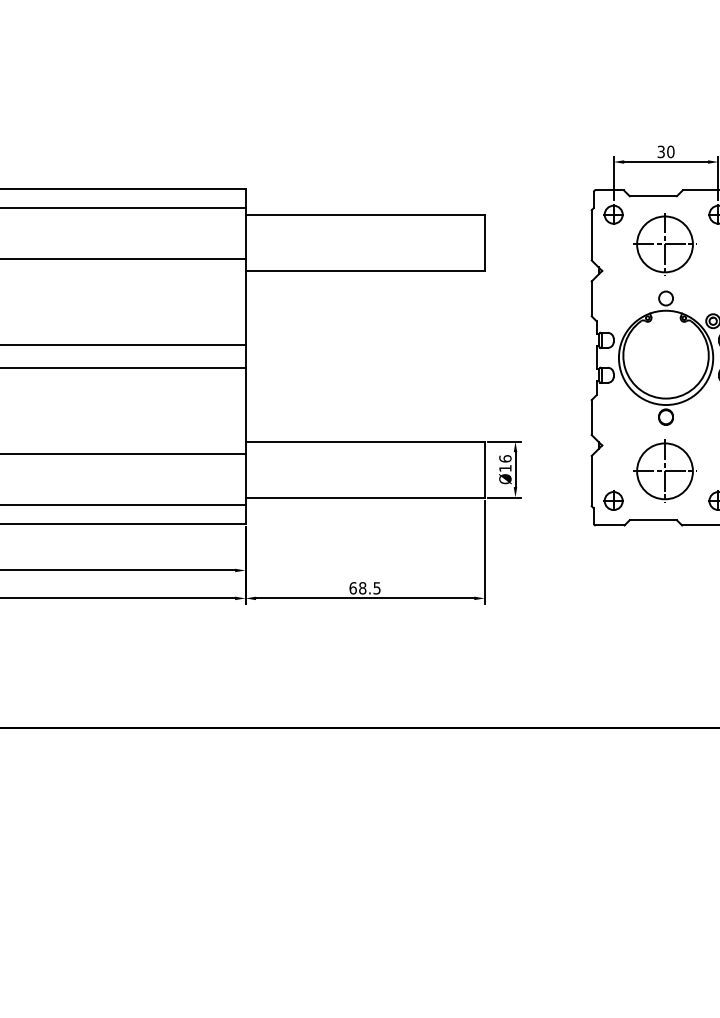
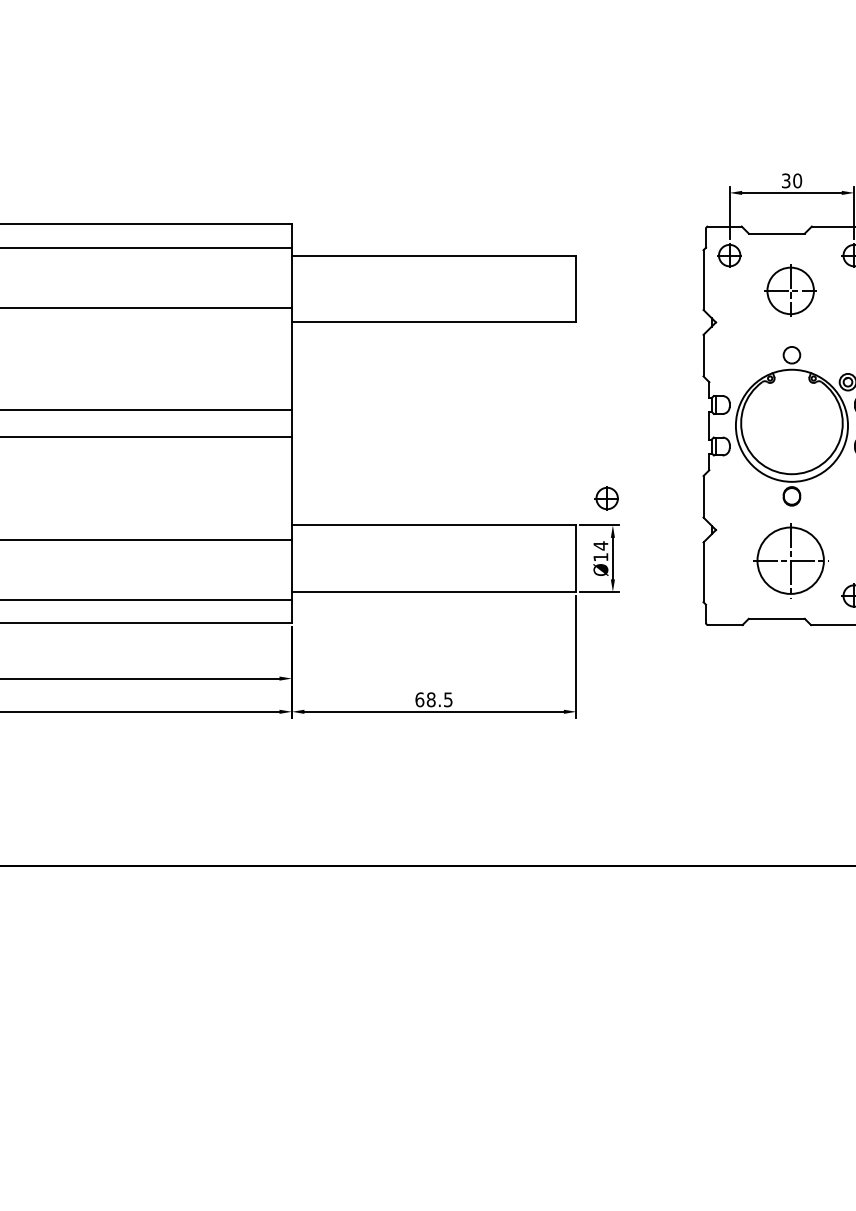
part: (664, 244) -> (790, 290), size x0.7
text: (505, 458) -> (601, 545), Ø16 -> Ø14
part: (613, 500) -> (606, 497), moved

